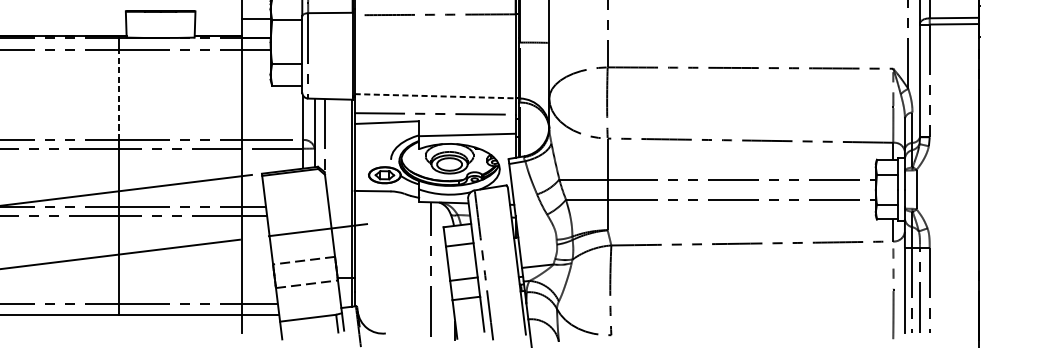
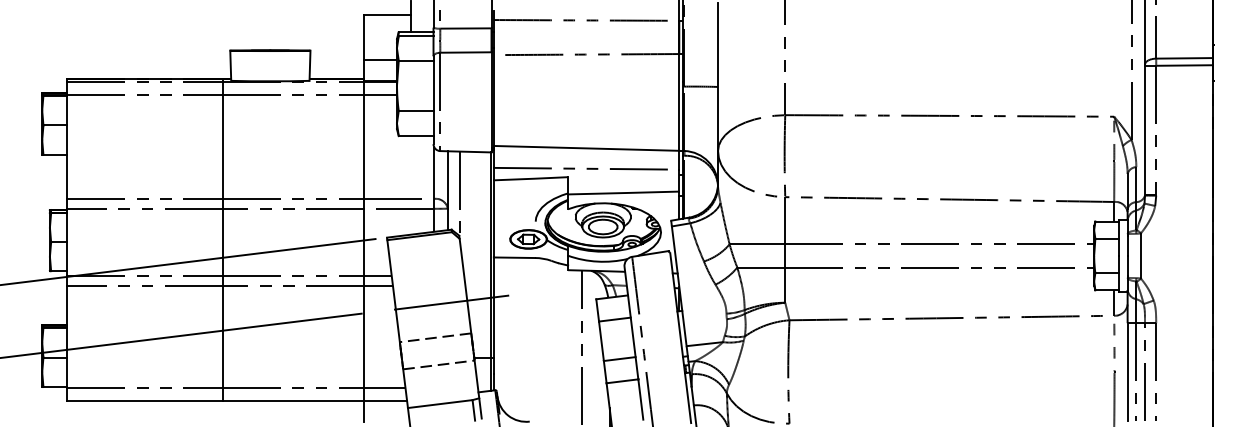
line: (119, 94) -> (222, 146), dashed -> solid
line: (435, 96) -> (586, 148), dashed -> solid

